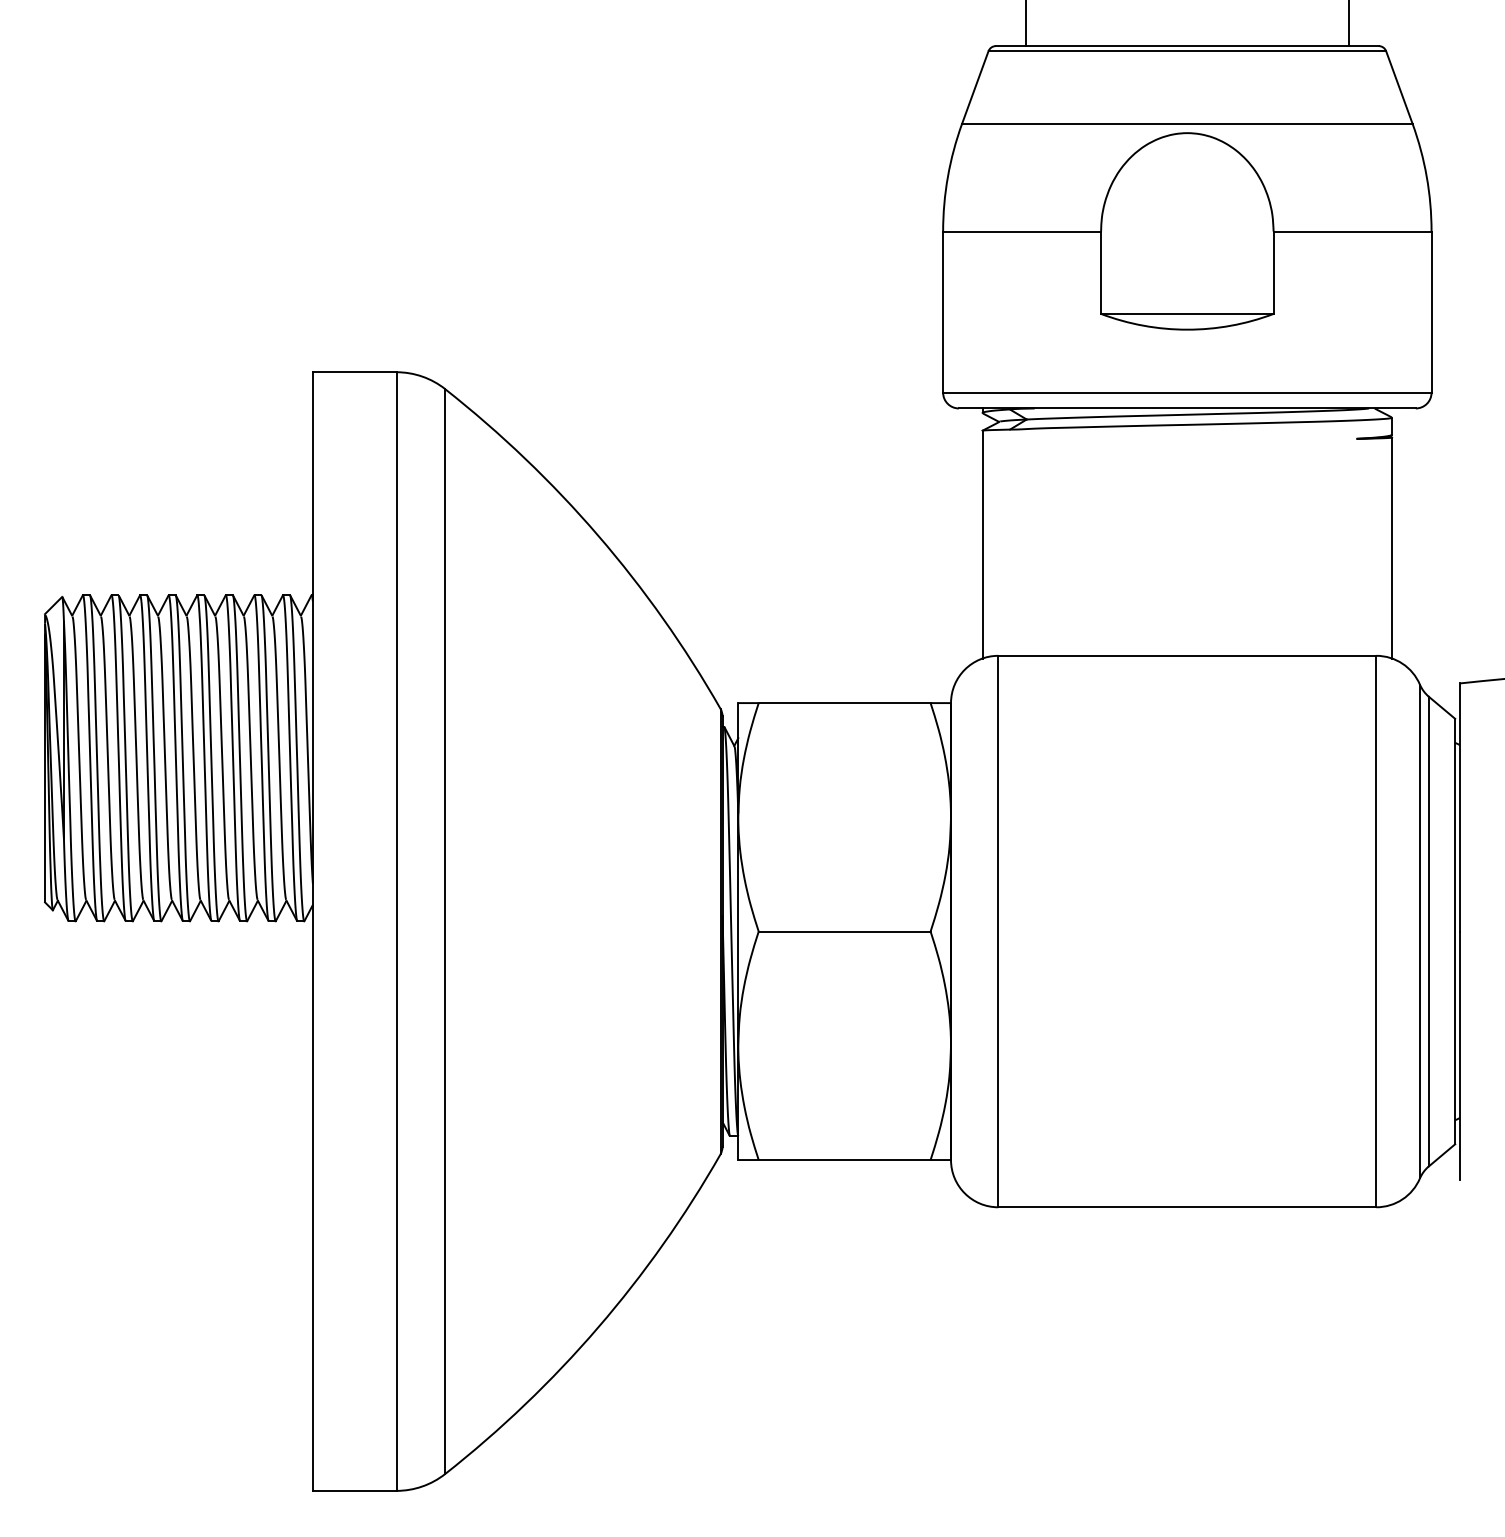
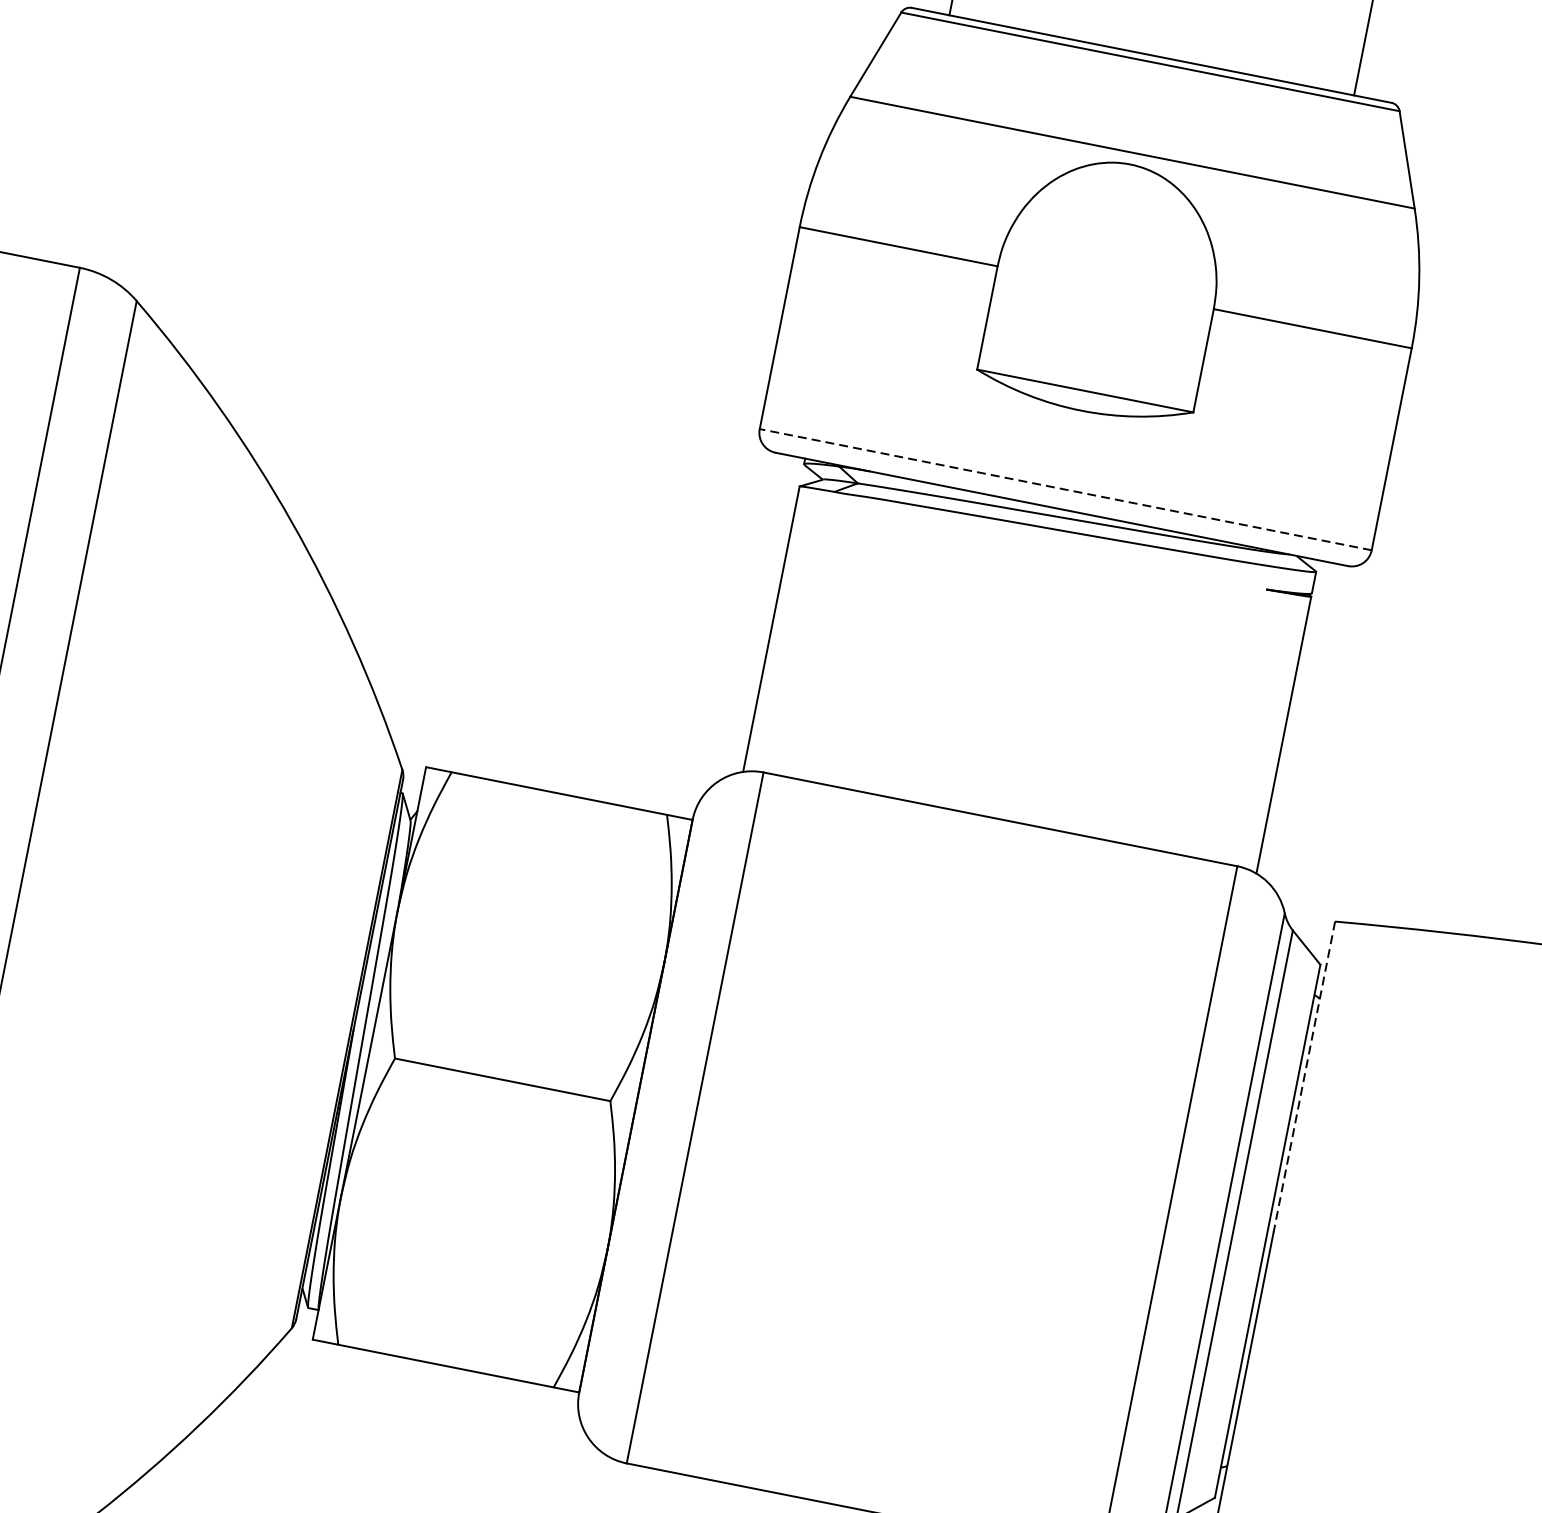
line: (1186, 392) -> (1064, 489), solid -> dashed
line: (1459, 807) -> (1303, 1076), solid -> dashed

